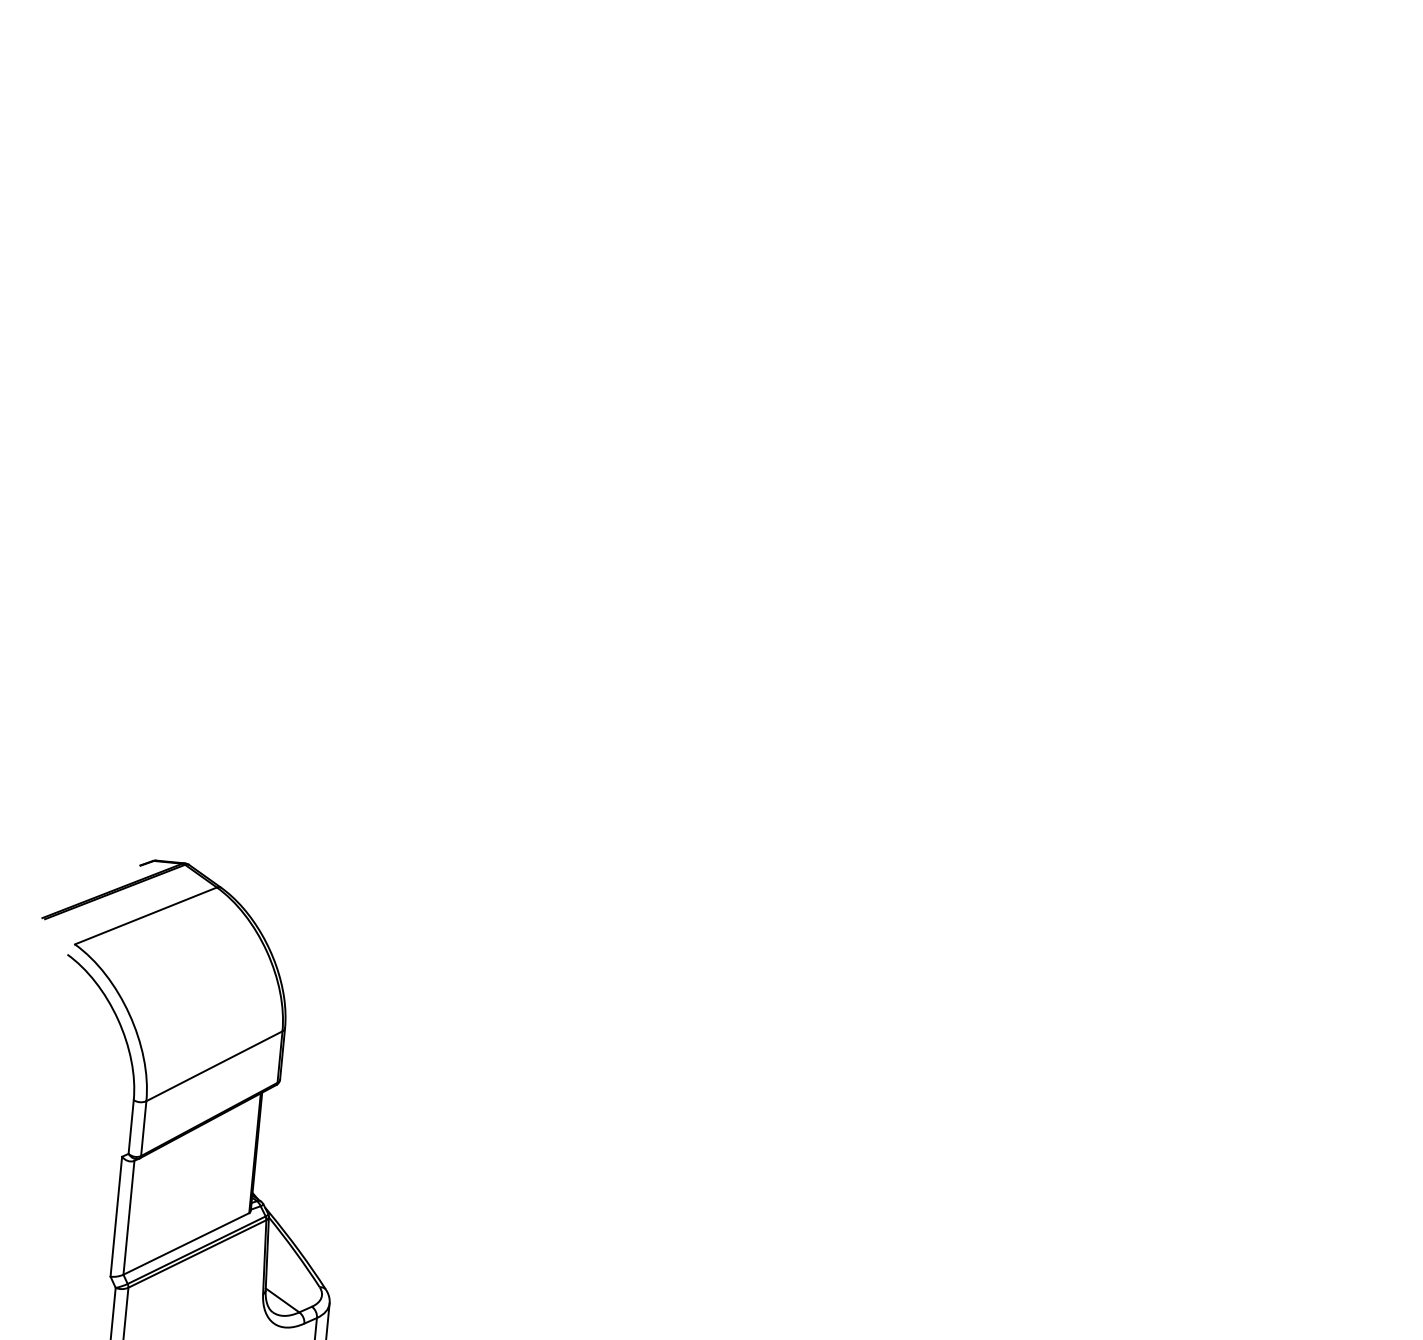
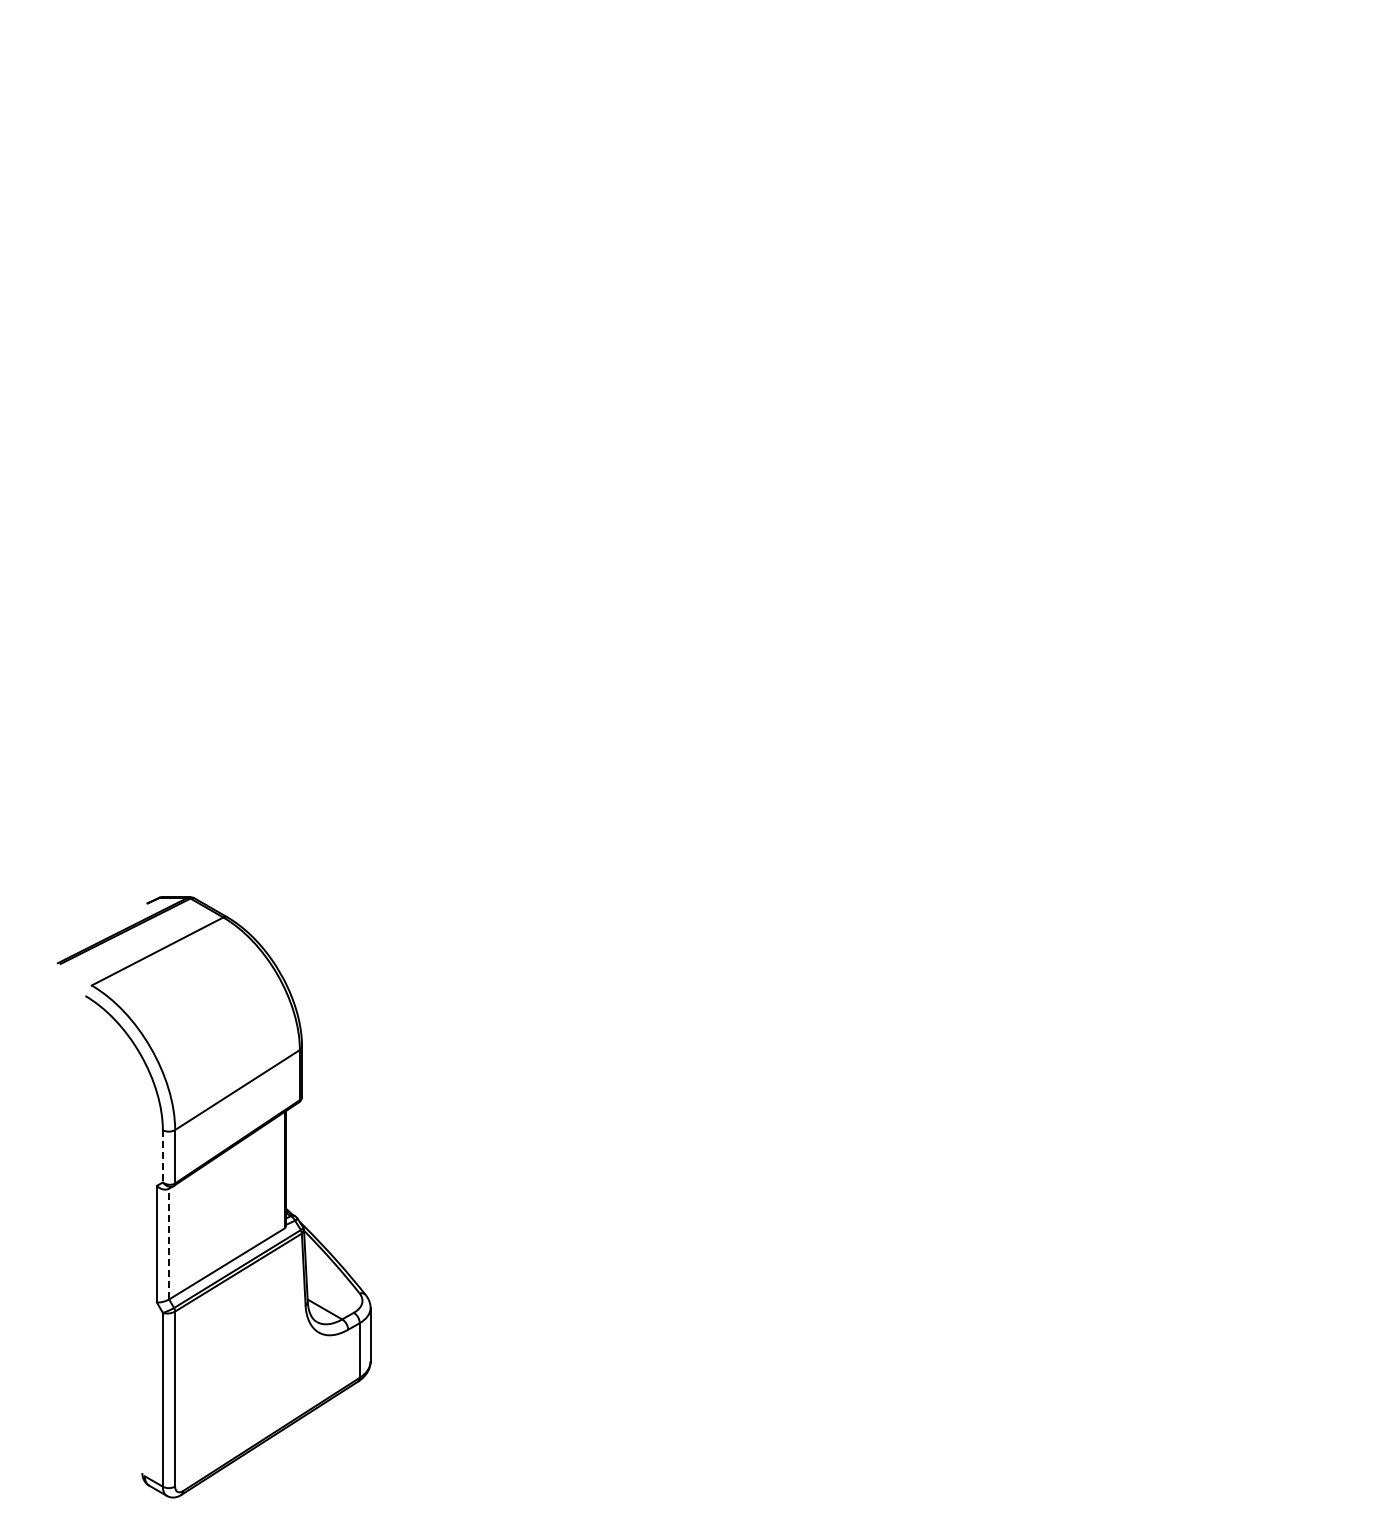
line: (130, 1127) -> (162, 1156), solid -> dashed
line: (129, 1217) -> (169, 1243), solid -> dashed

